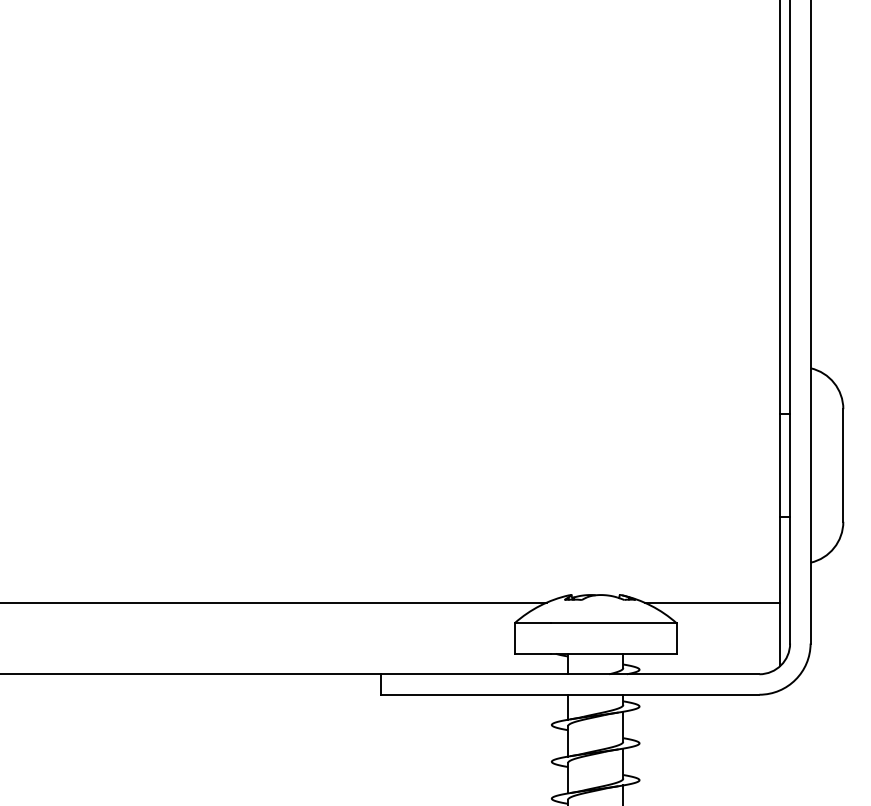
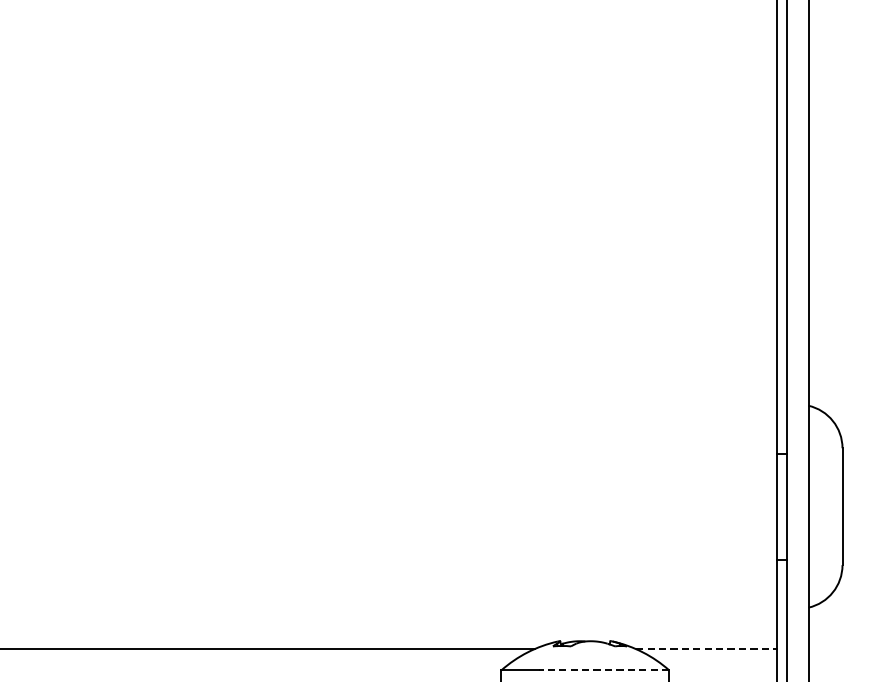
line: (712, 602) -> (706, 648), solid -> dashed
line: (613, 623) -> (603, 670), solid -> dashed

